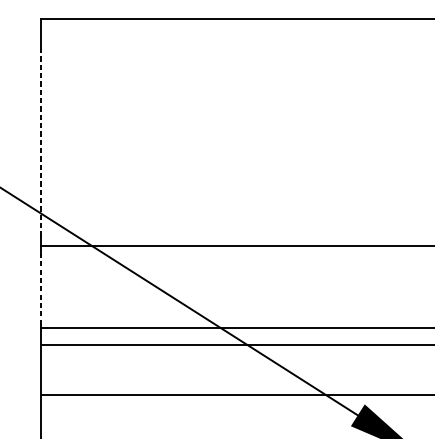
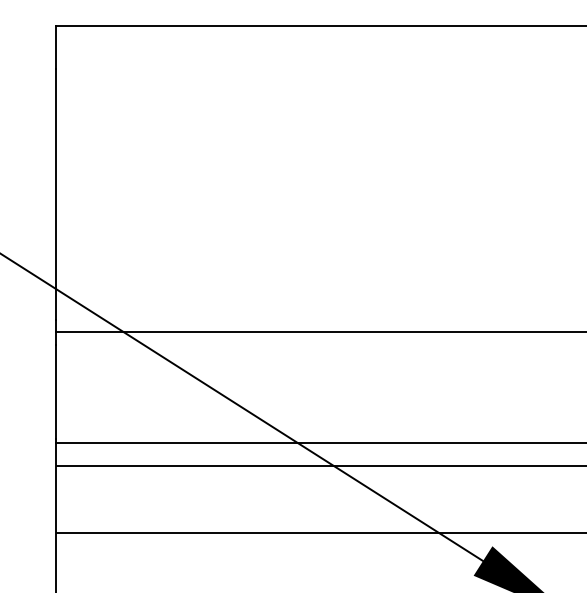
line: (41, 143) -> (55, 193), dashed -> solid
line: (41, 289) -> (55, 391), dashed -> solid

